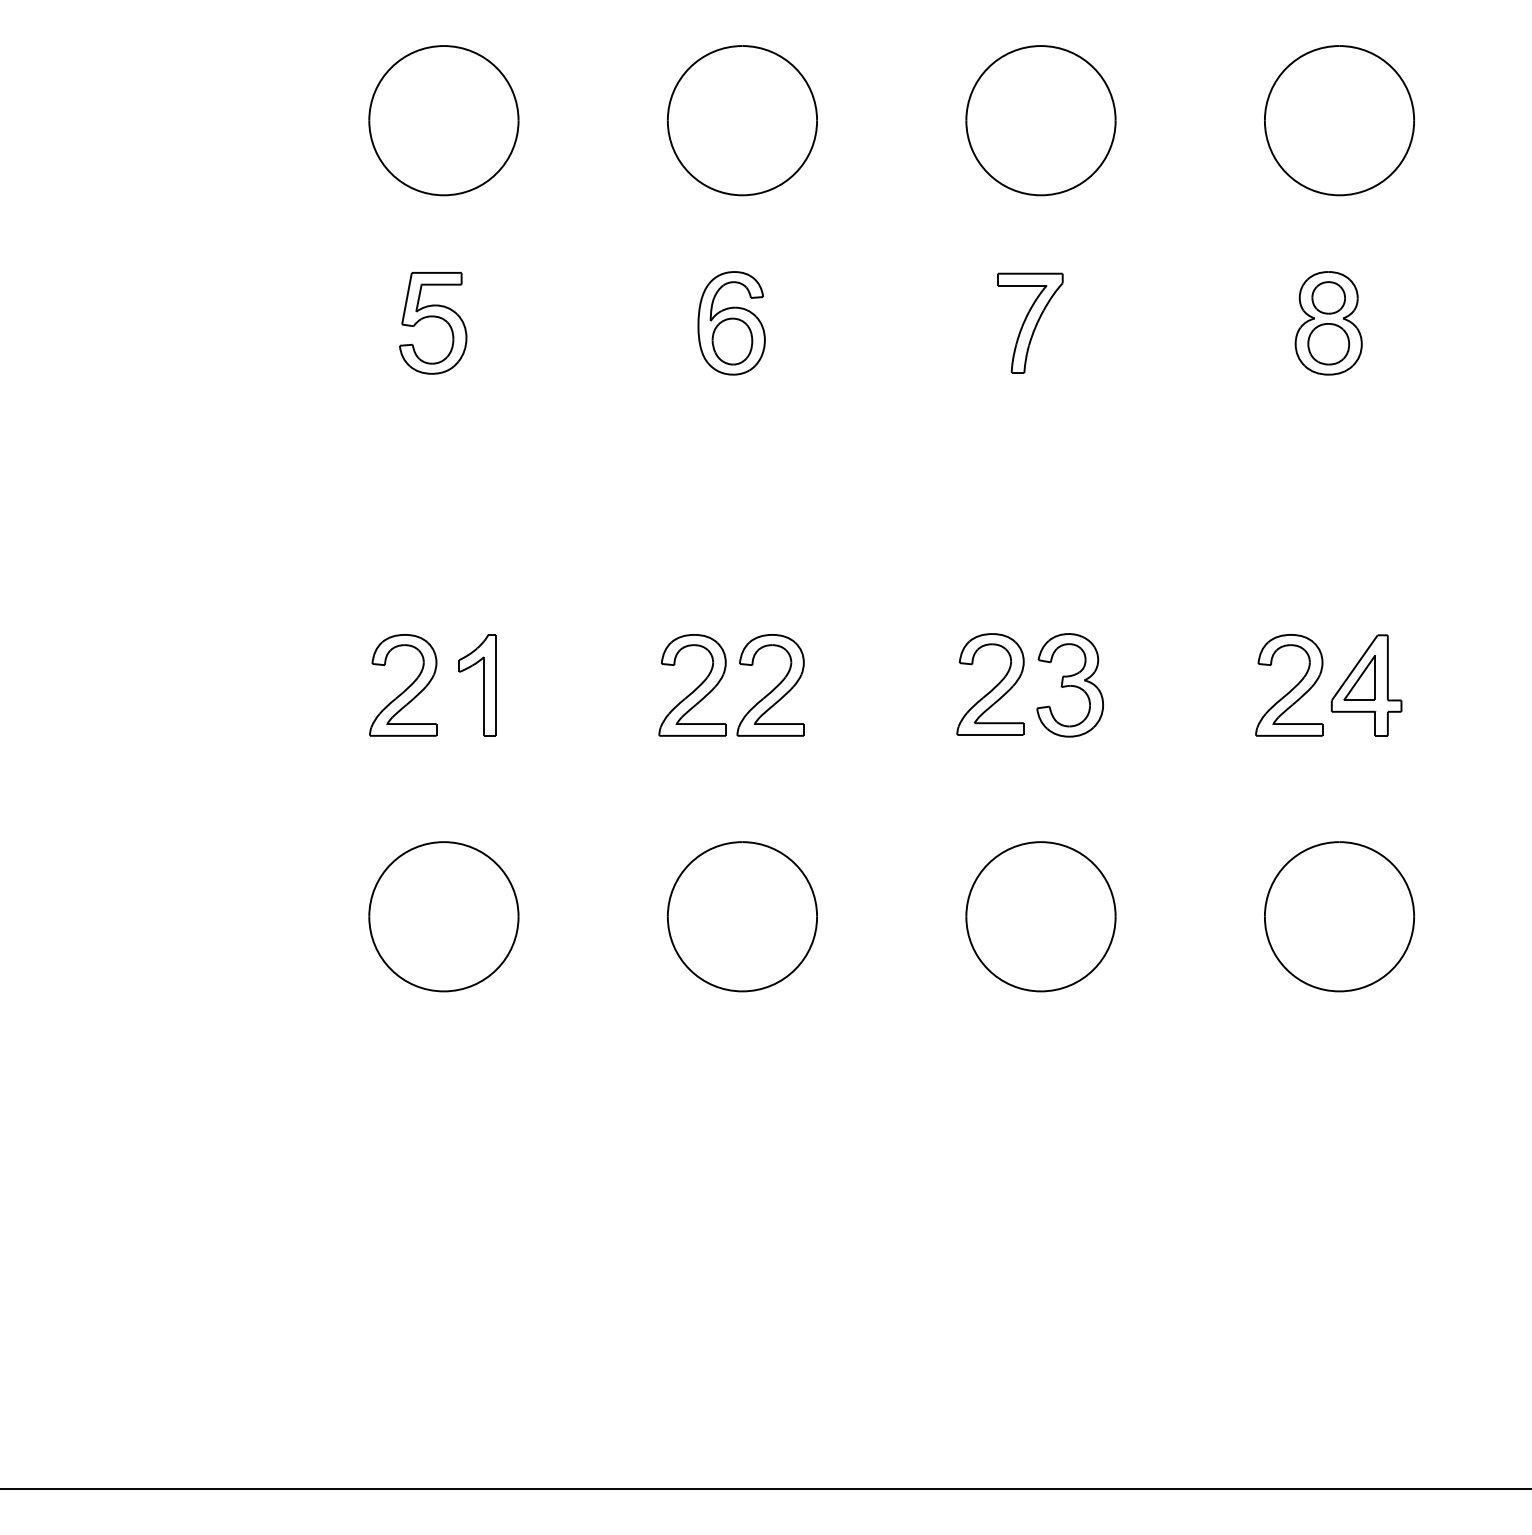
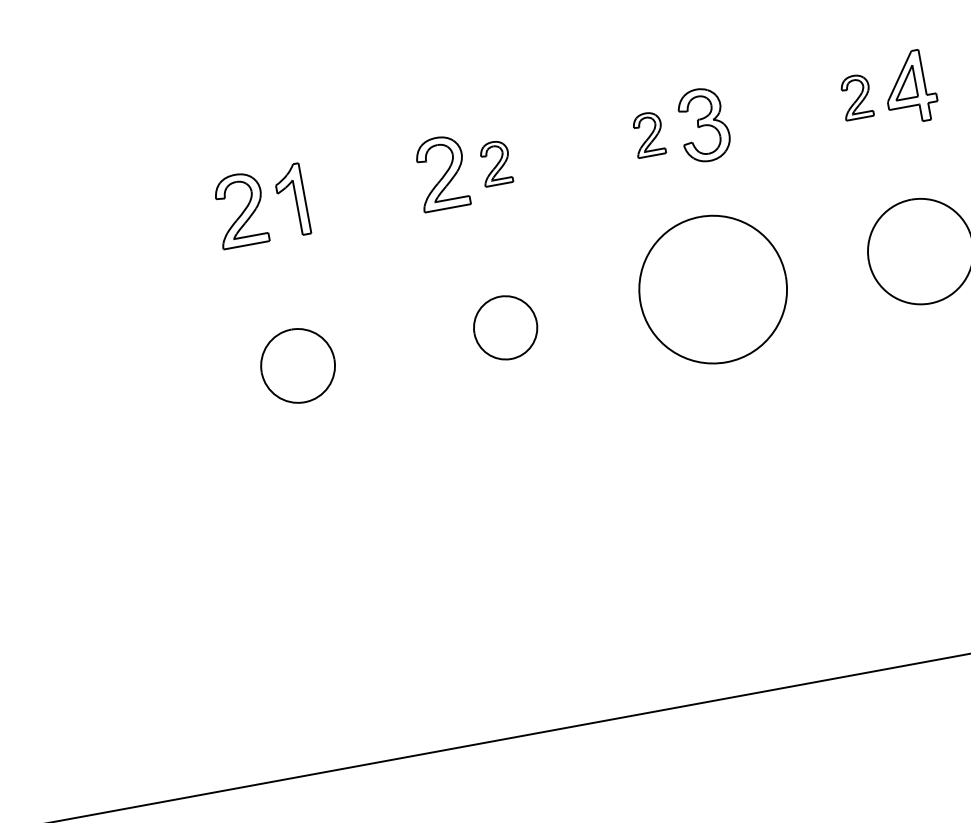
part: (990, 684) -> (648, 134), size x0.6
part: (770, 685) -> (495, 163), size x0.6
part: (1289, 685) -> (856, 97), size x0.6
part: (443, 916) -> (297, 365), size x0.7
part: (742, 916) -> (505, 327), size x0.6
part: (1040, 916) -> (712, 289), size x1.4

